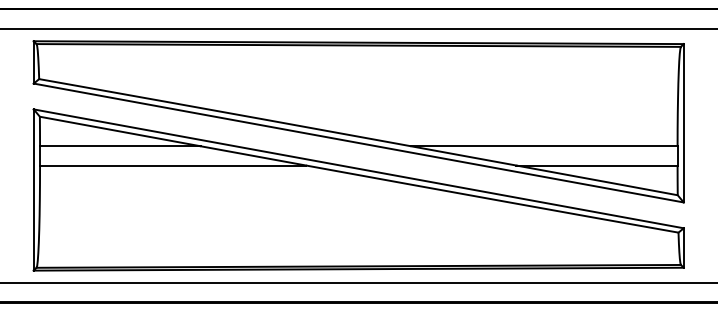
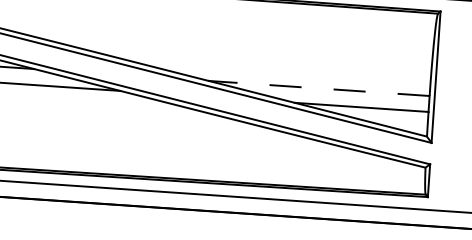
line: (543, 146) -> (318, 88), solid -> dashed

